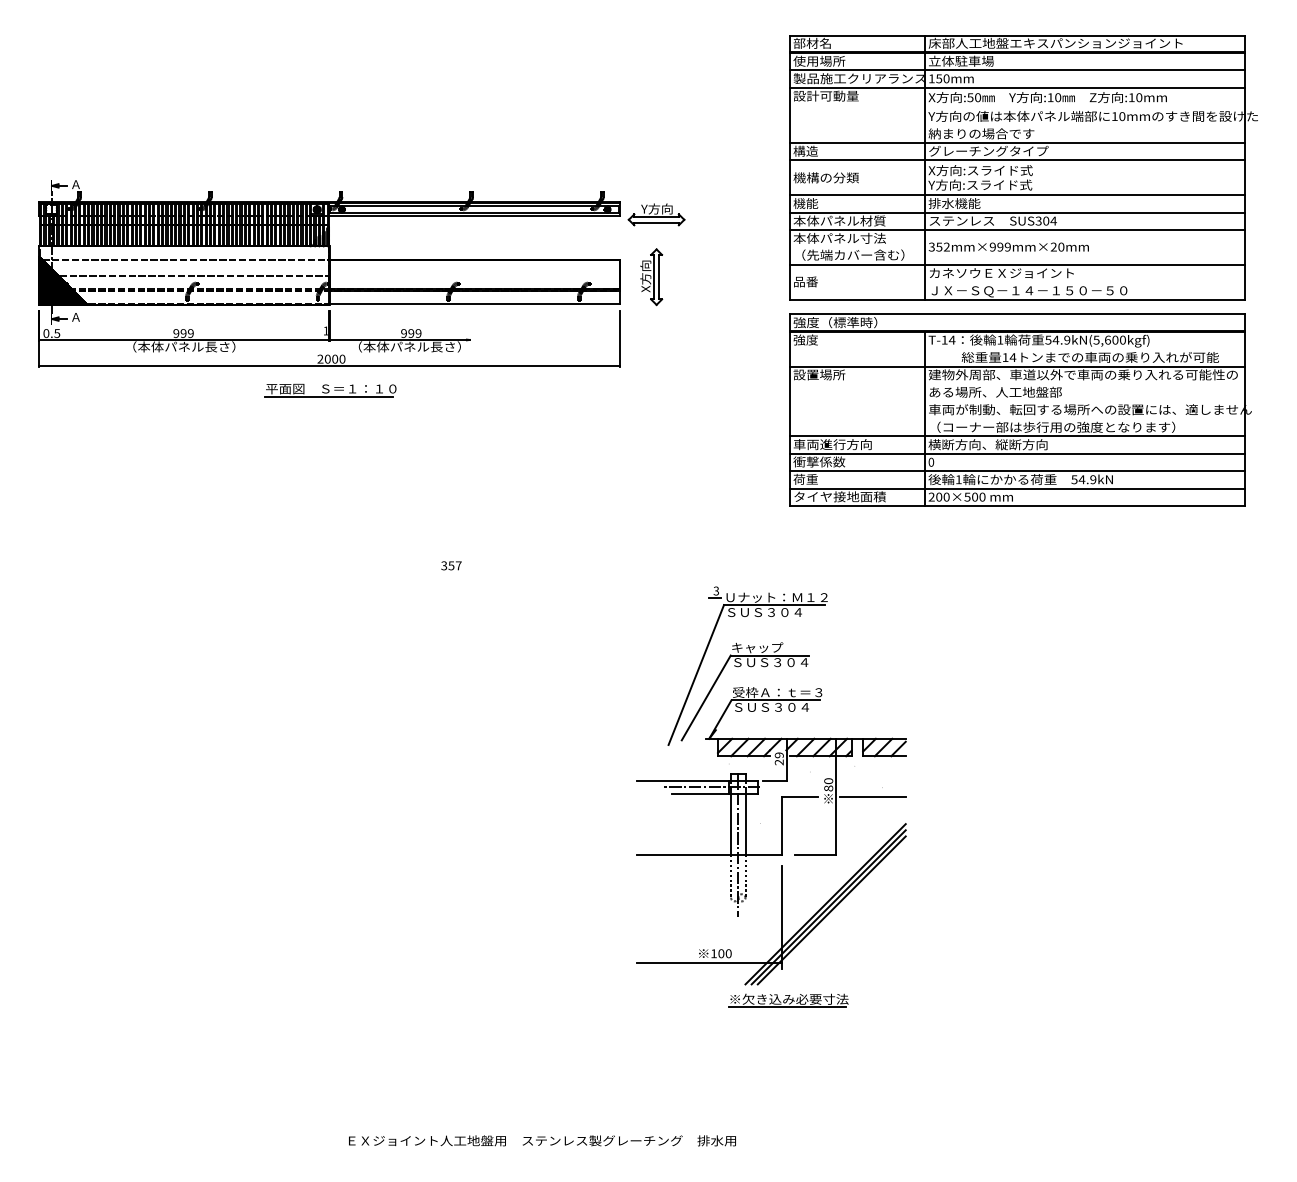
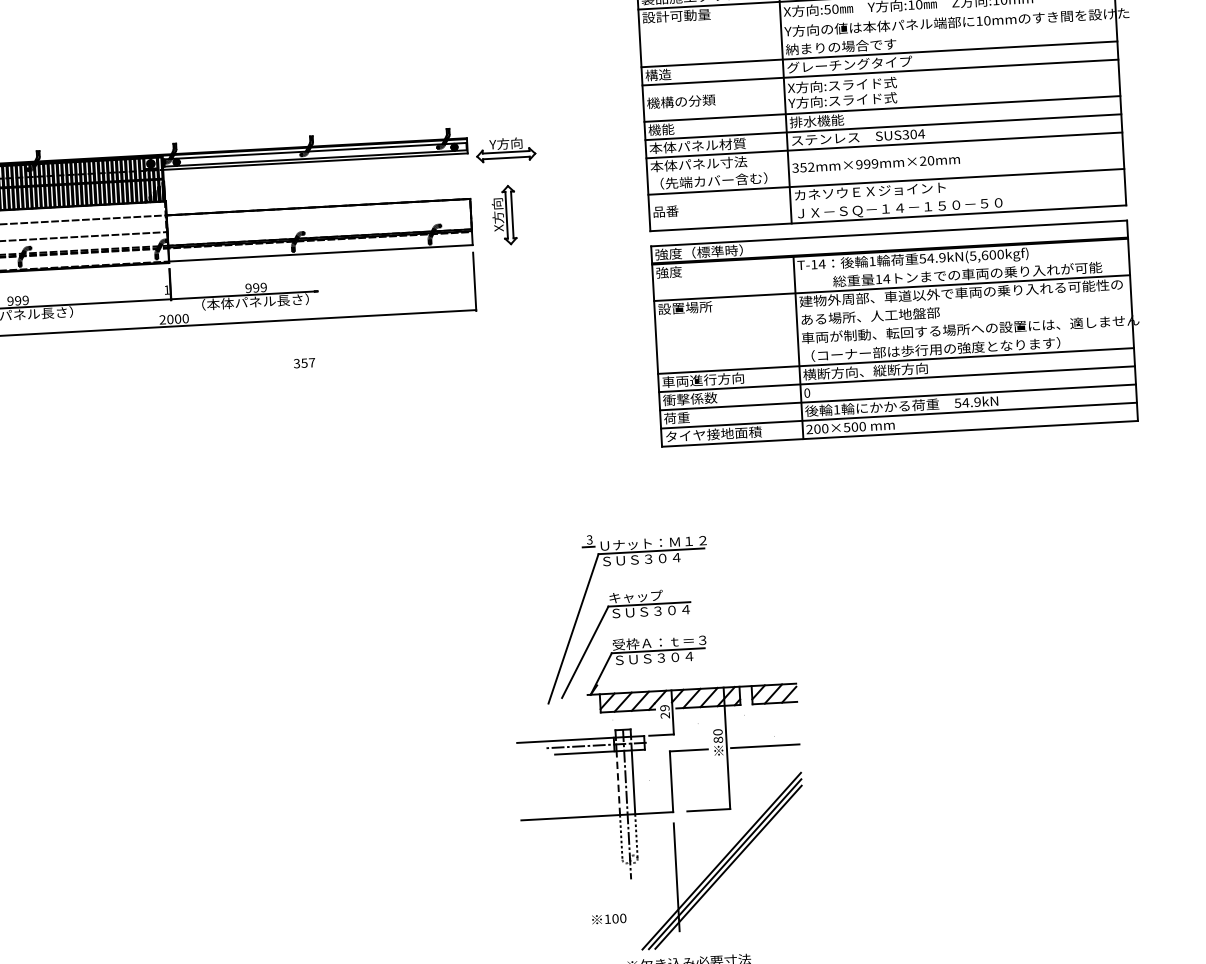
part: (330, 390) -> (174, 352), removed
text: (451, 565) -> (304, 362), moved
line: (731, 823) -> (618, 782), solid -> dashed
line: (708, 963) -> (602, 929), removed

